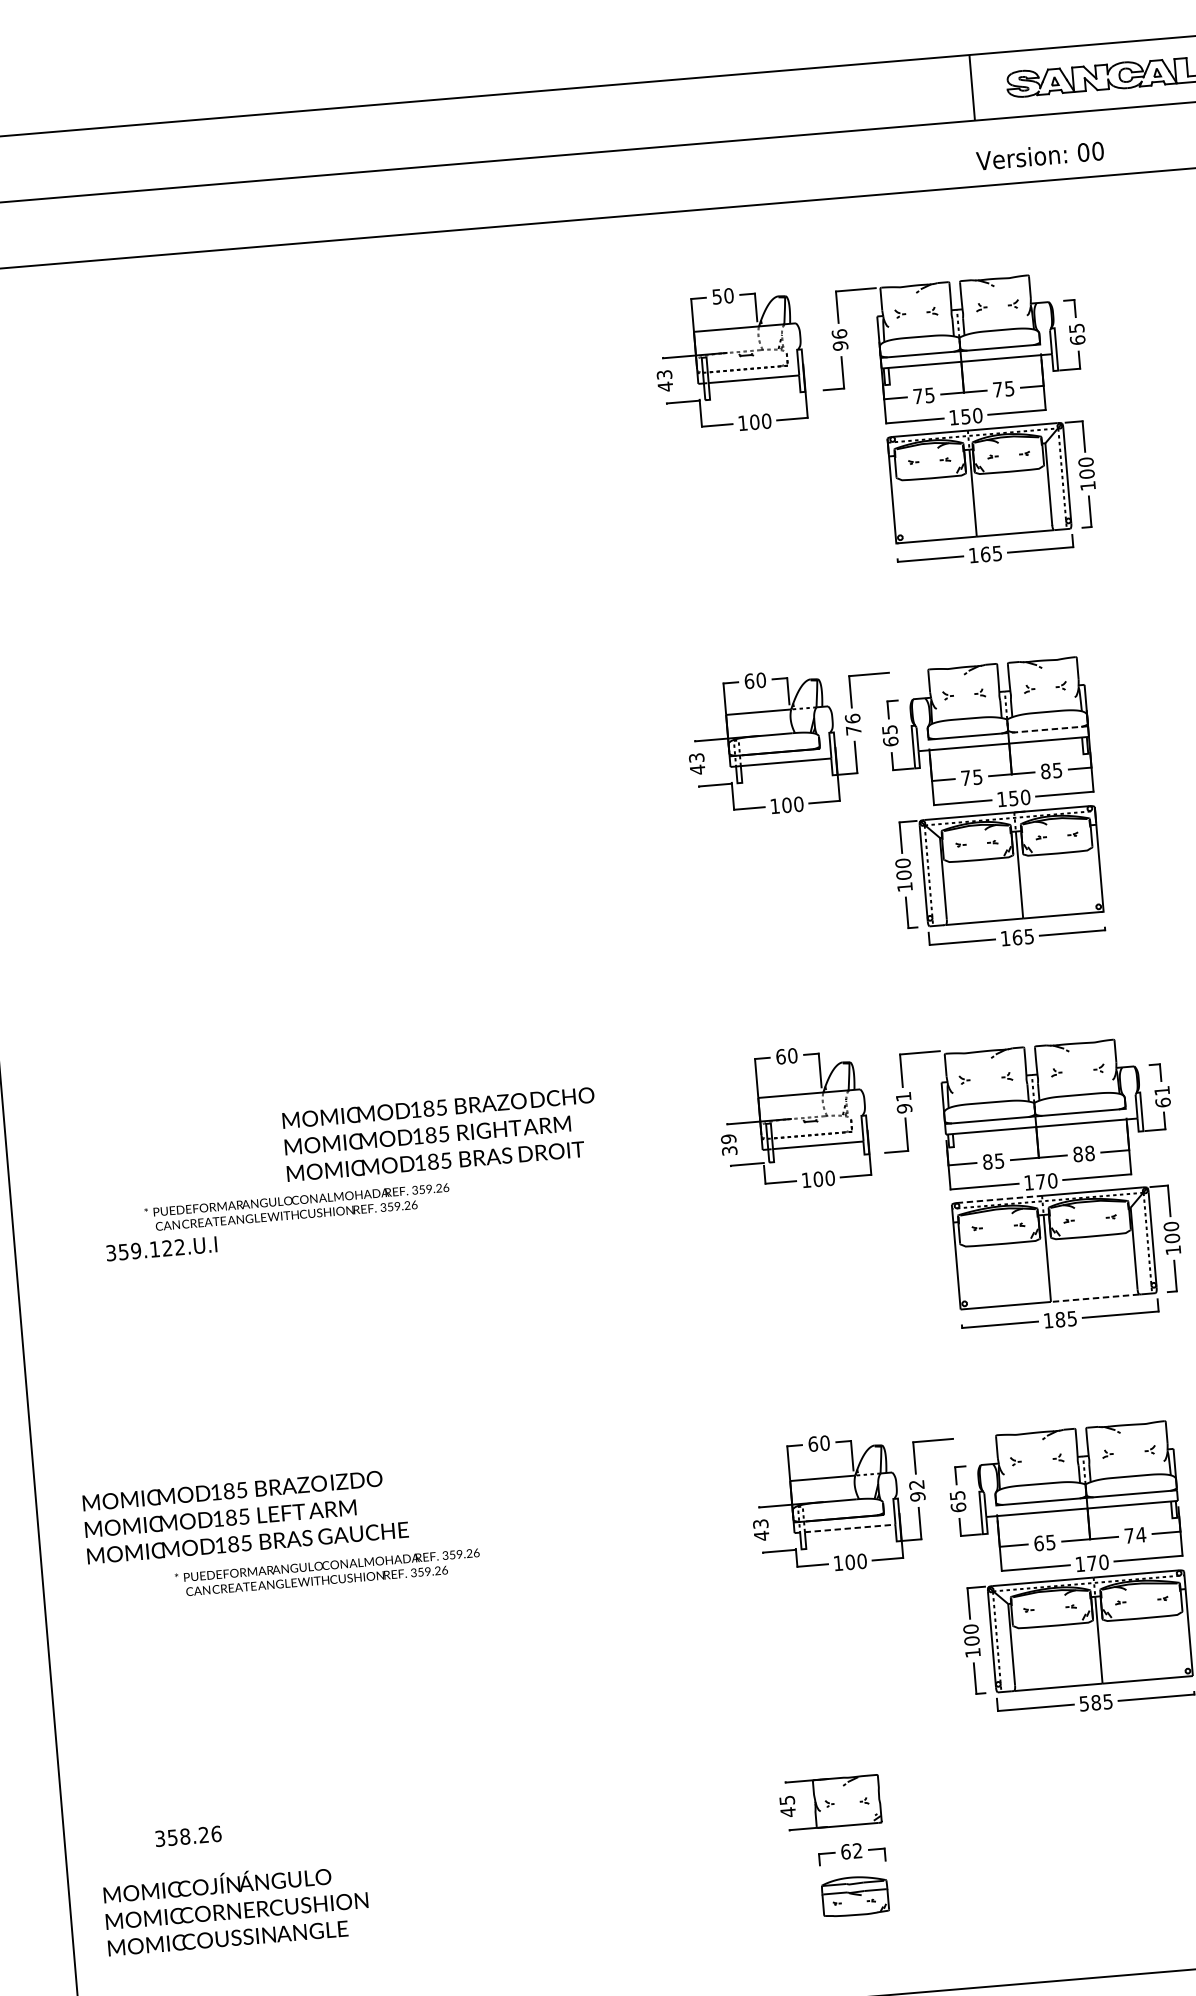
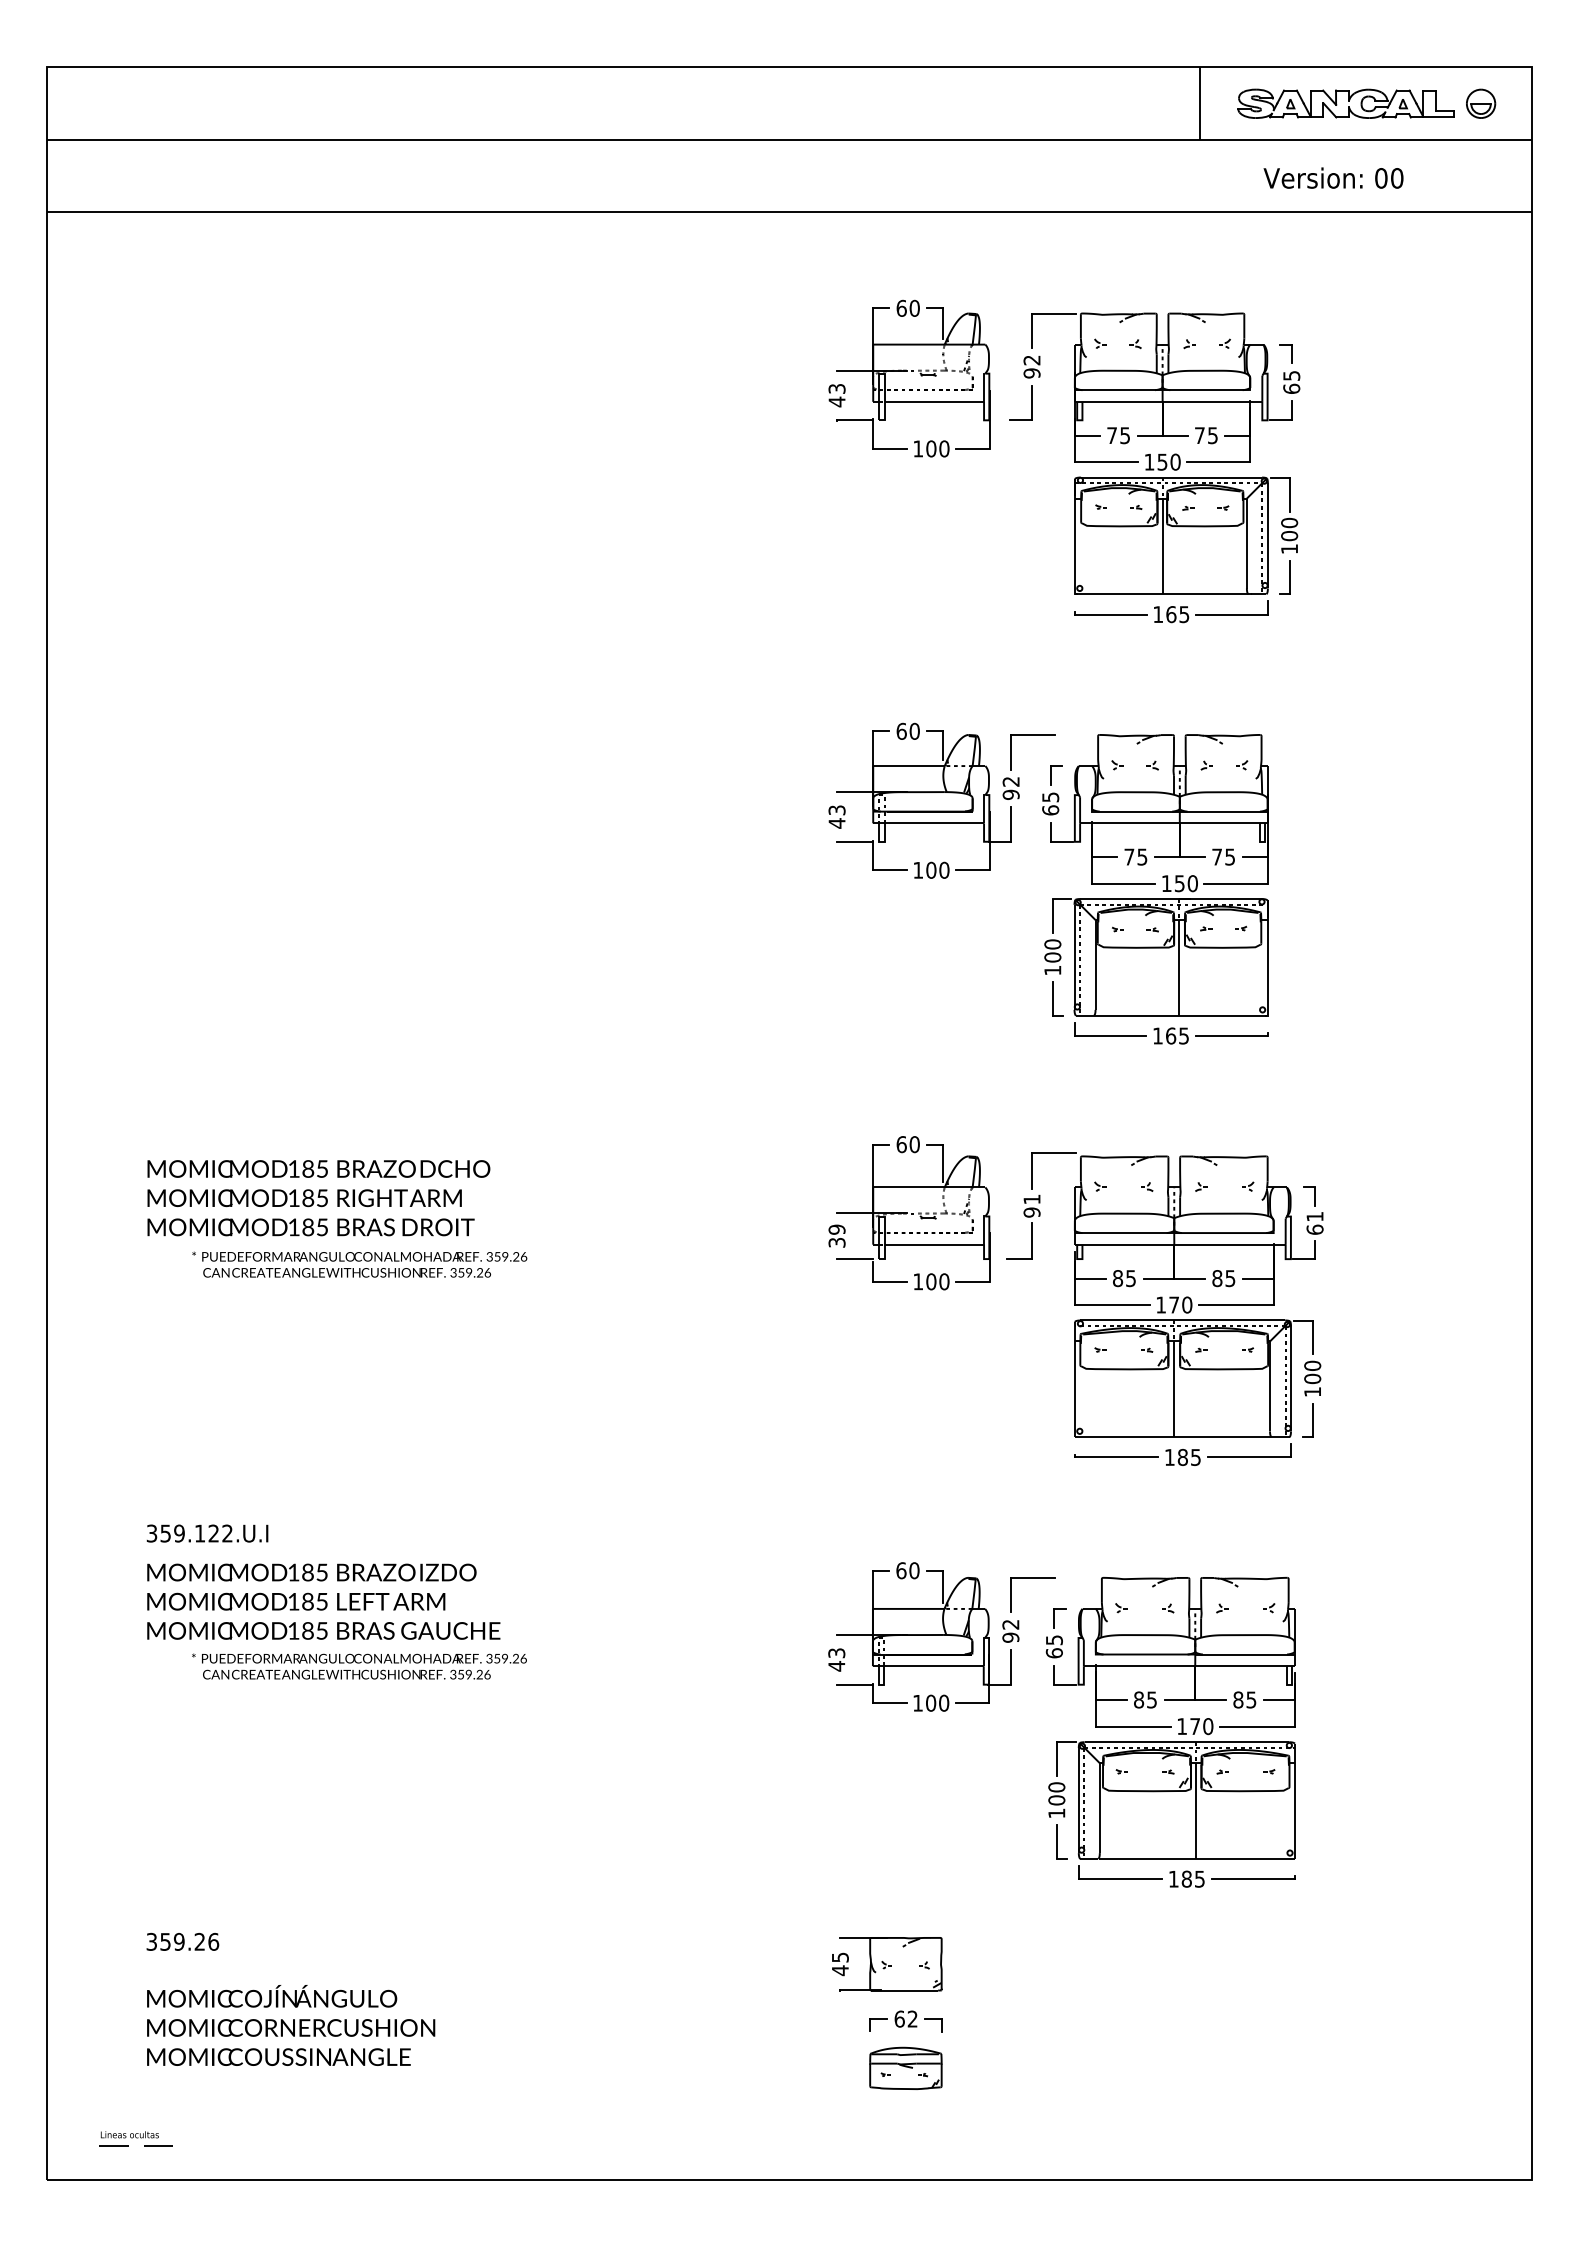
text: (1040, 155) -> (1333, 177), moved
text: (716, 296) -> (901, 307), 50 -> 60
text: (839, 334) -> (1031, 360), 96 -> 92
text: (852, 723) -> (1010, 787), 76 -> 92
line: (1047, 729) -> (1223, 811), dashed -> solid
text: (1045, 770) -> (1217, 856), 85 -> 75
text: (440, 1134) -> (318, 1198), moved
text: (1089, 1153) -> (1230, 1278), 88 -> 85
line: (999, 1199) -> (1127, 1320), dashed -> solid
text: (161, 1248) -> (207, 1533), moved
line: (1094, 1298) -> (1222, 1437), dashed -> solid
text: (245, 1516) -> (323, 1601), moved
line: (845, 1529) -> (928, 1666), dashed -> solid
text: (1134, 1535) -> (1244, 1699), 74 -> 85
text: (1039, 1543) -> (1139, 1699), 65 -> 85
text: (1084, 1704) -> (1173, 1879), 585 -> 185
text: (184, 1836) -> (178, 1941), 358.26 -> 359.26
text: (237, 1908) -> (291, 2025), moved

